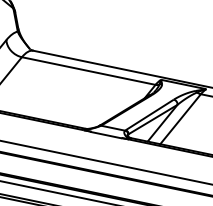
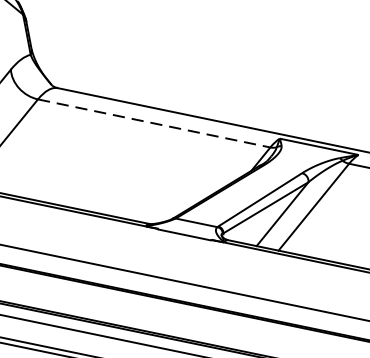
line: (89, 71) -> (155, 124), solid -> dashed

